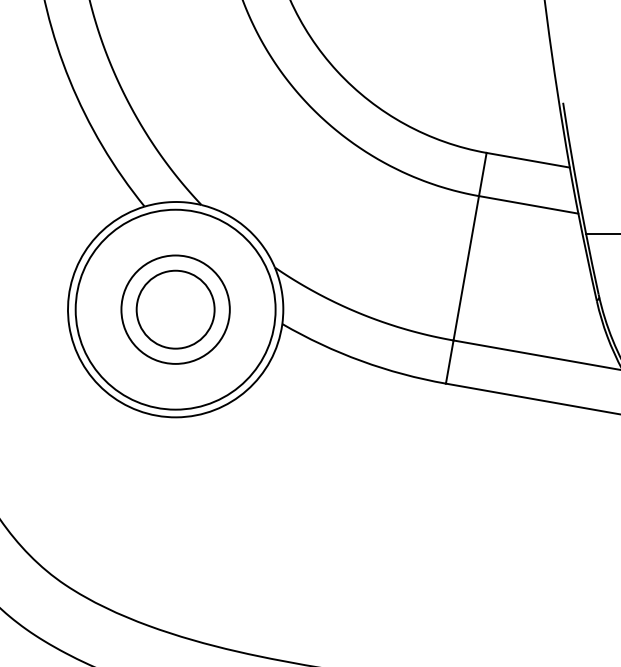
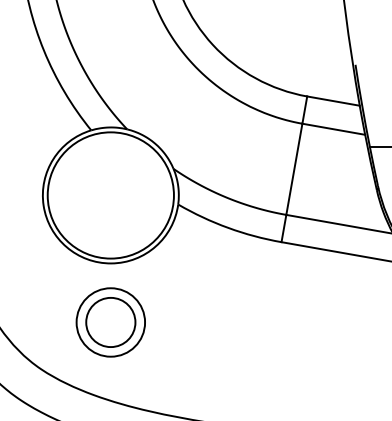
part: (175, 309) -> (110, 322), moved

